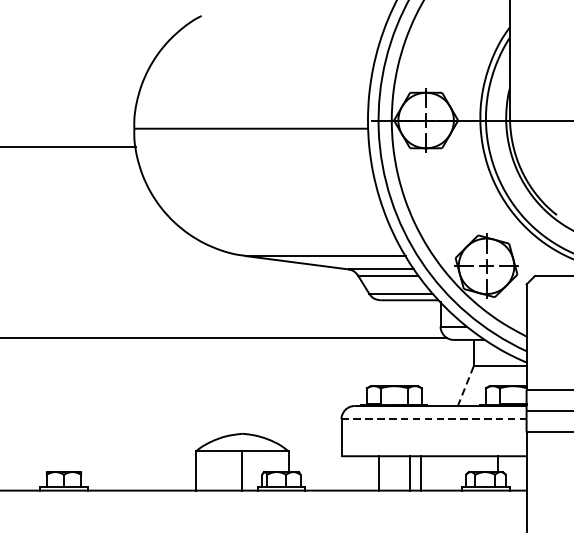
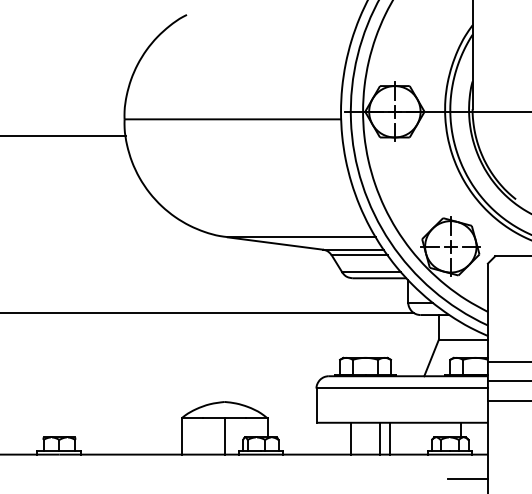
line: (465, 385) -> (431, 357), dashed -> solid
line: (434, 419) -> (402, 388), dashed -> solid
line: (504, 517) -> (467, 479), added

